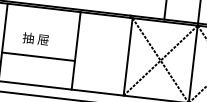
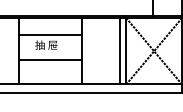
line: (41, 28) -> (50, 35), added
line: (121, 56) -> (120, 51), added

